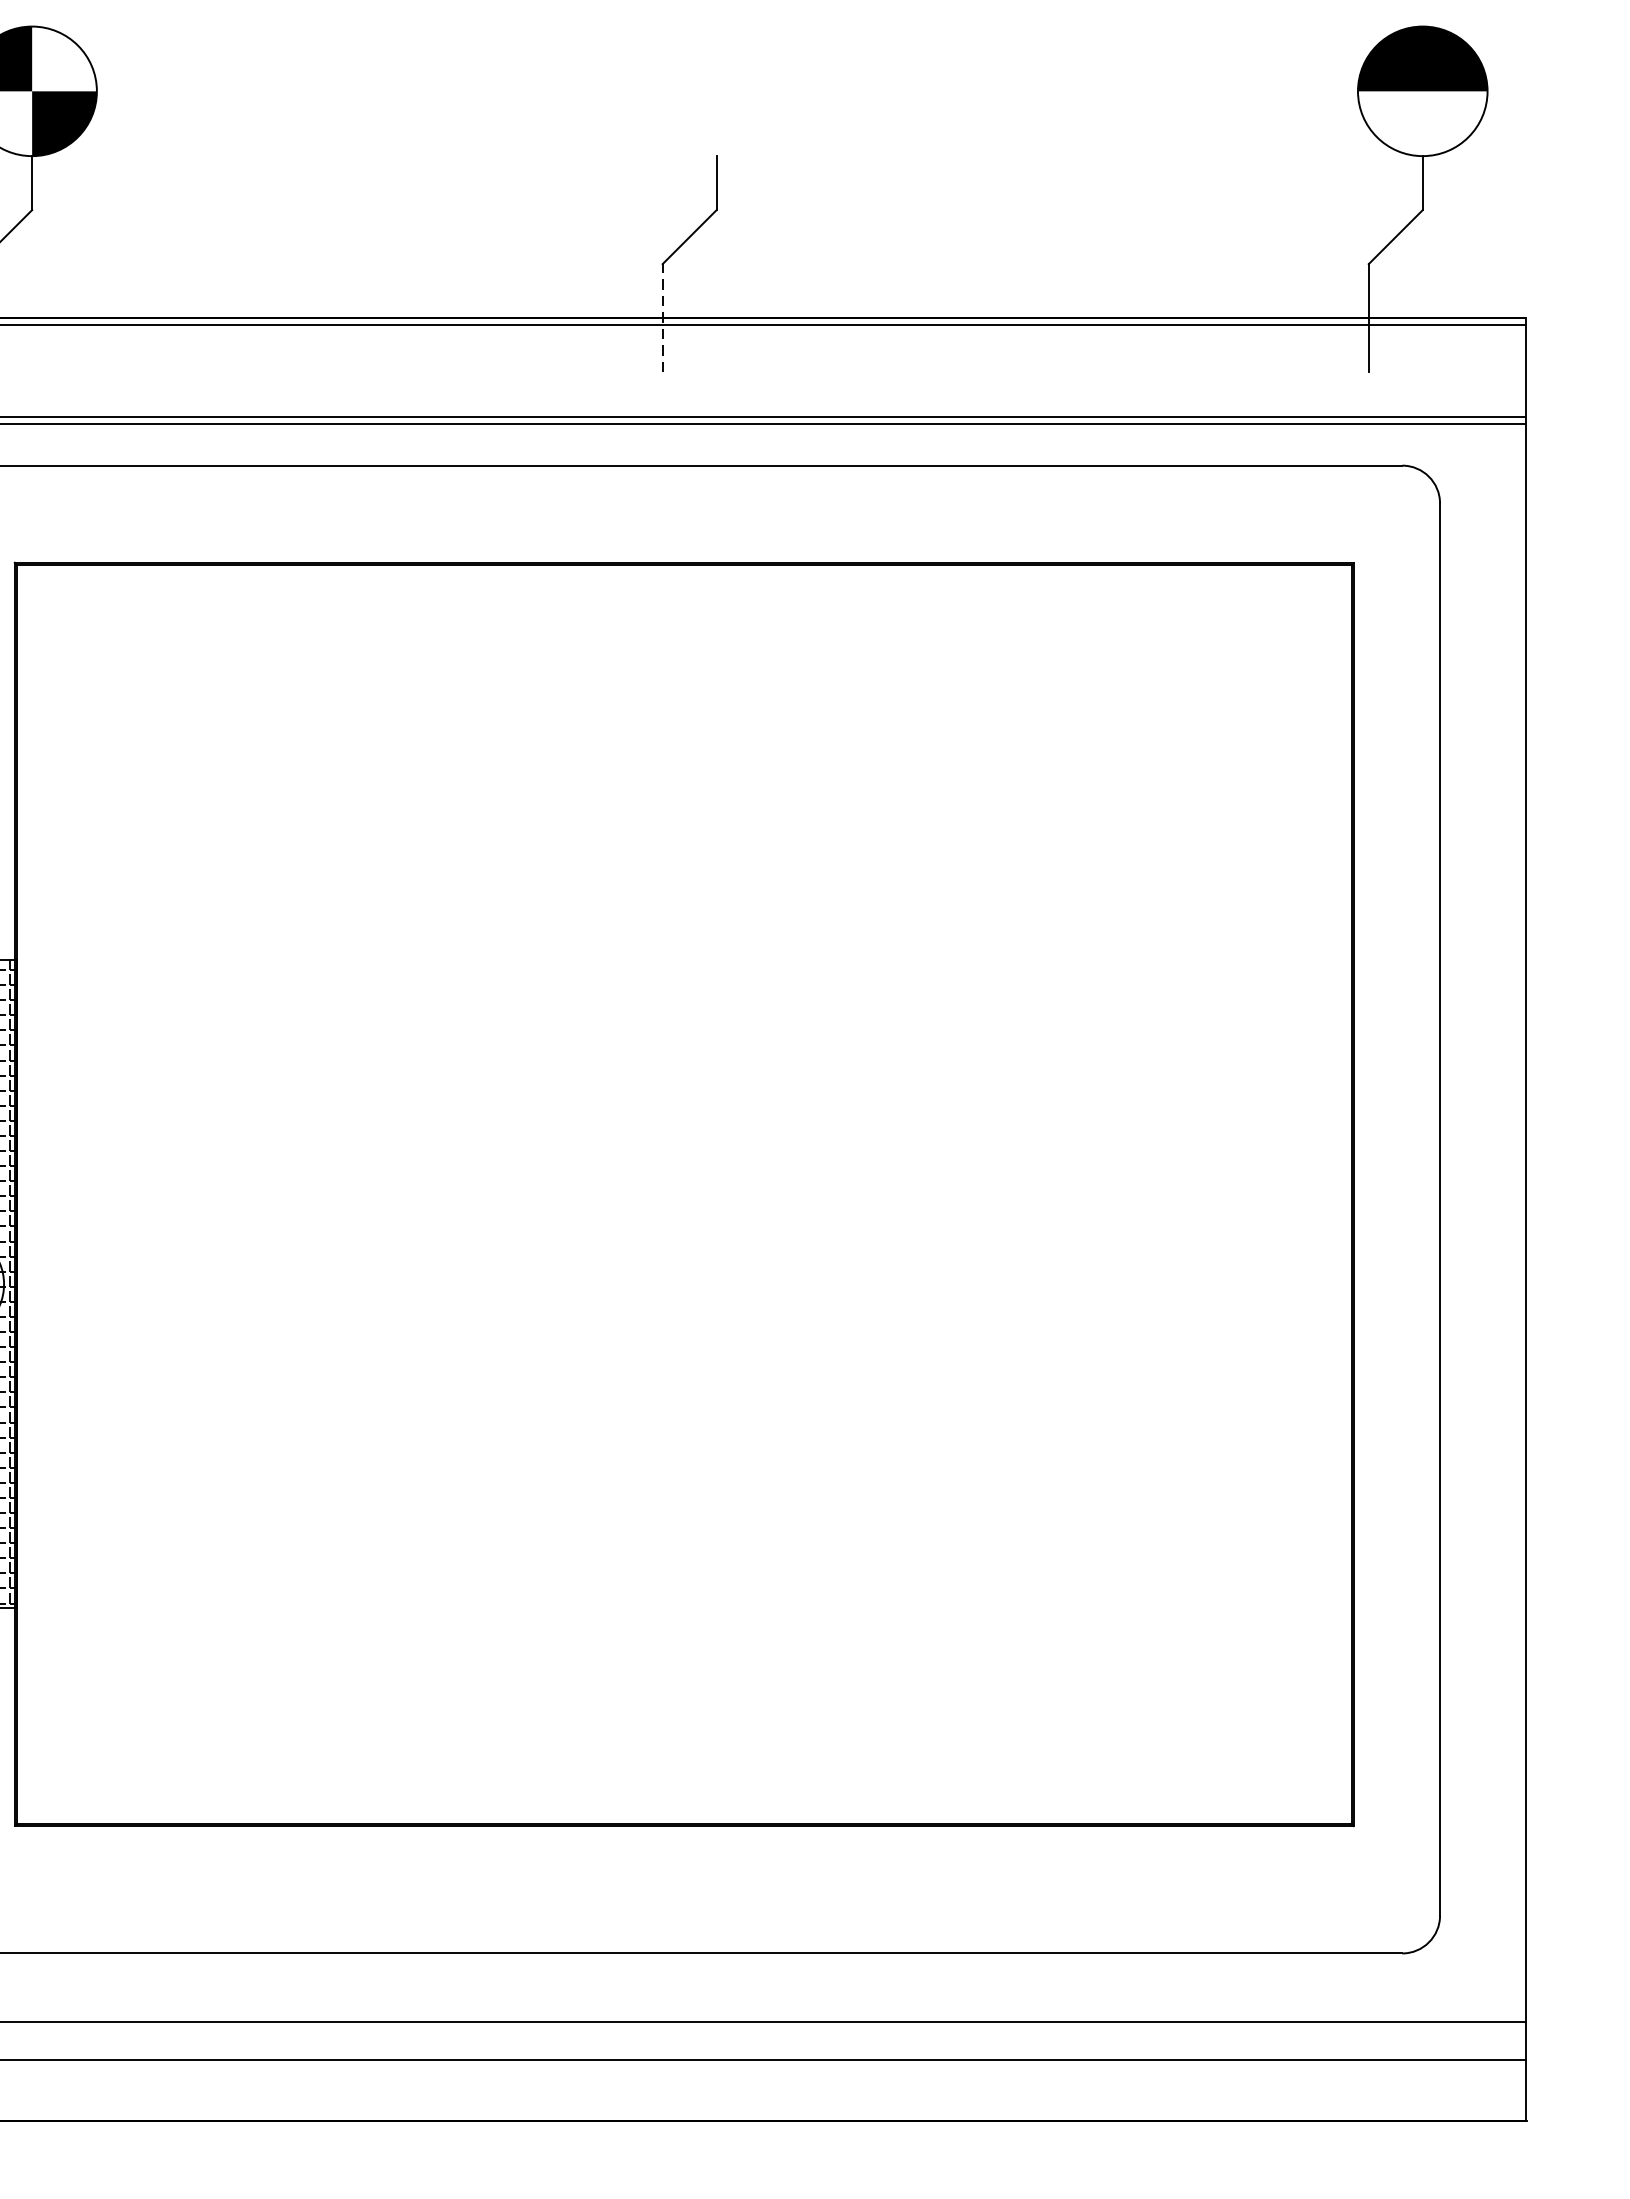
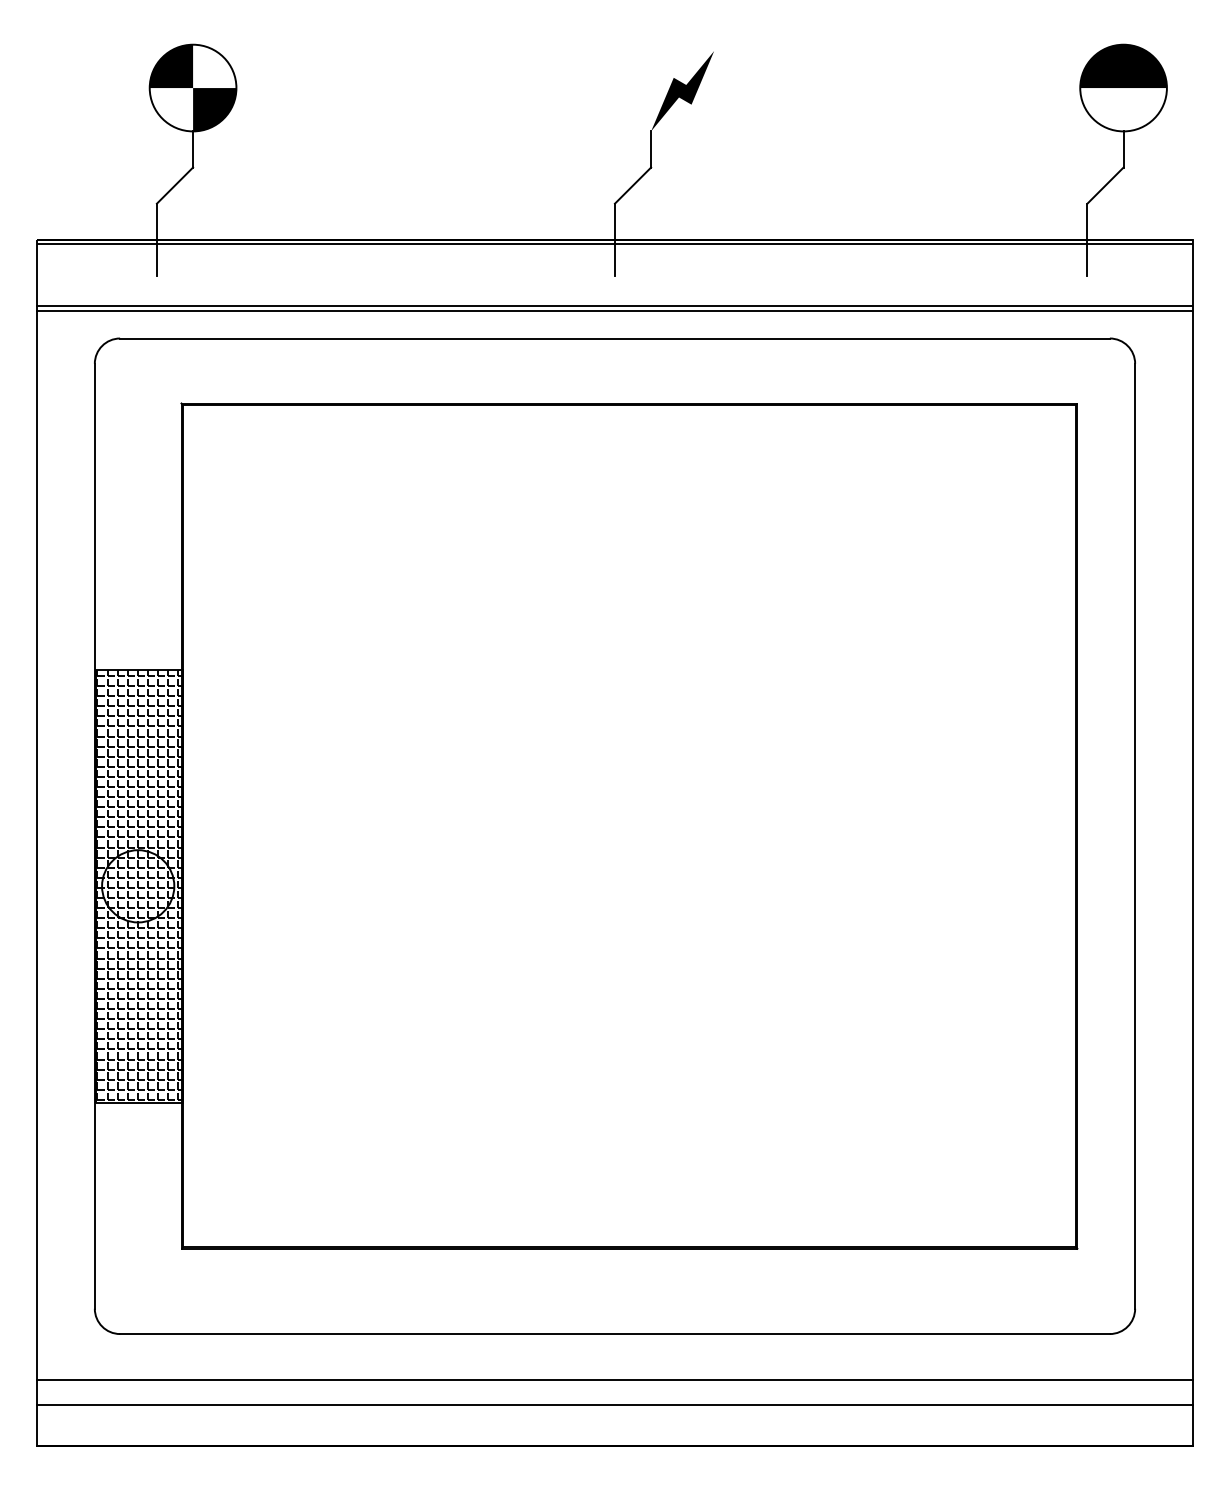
fill: (763, 96) -> (682, 91), added
line: (663, 317) -> (615, 239), dashed -> solid

